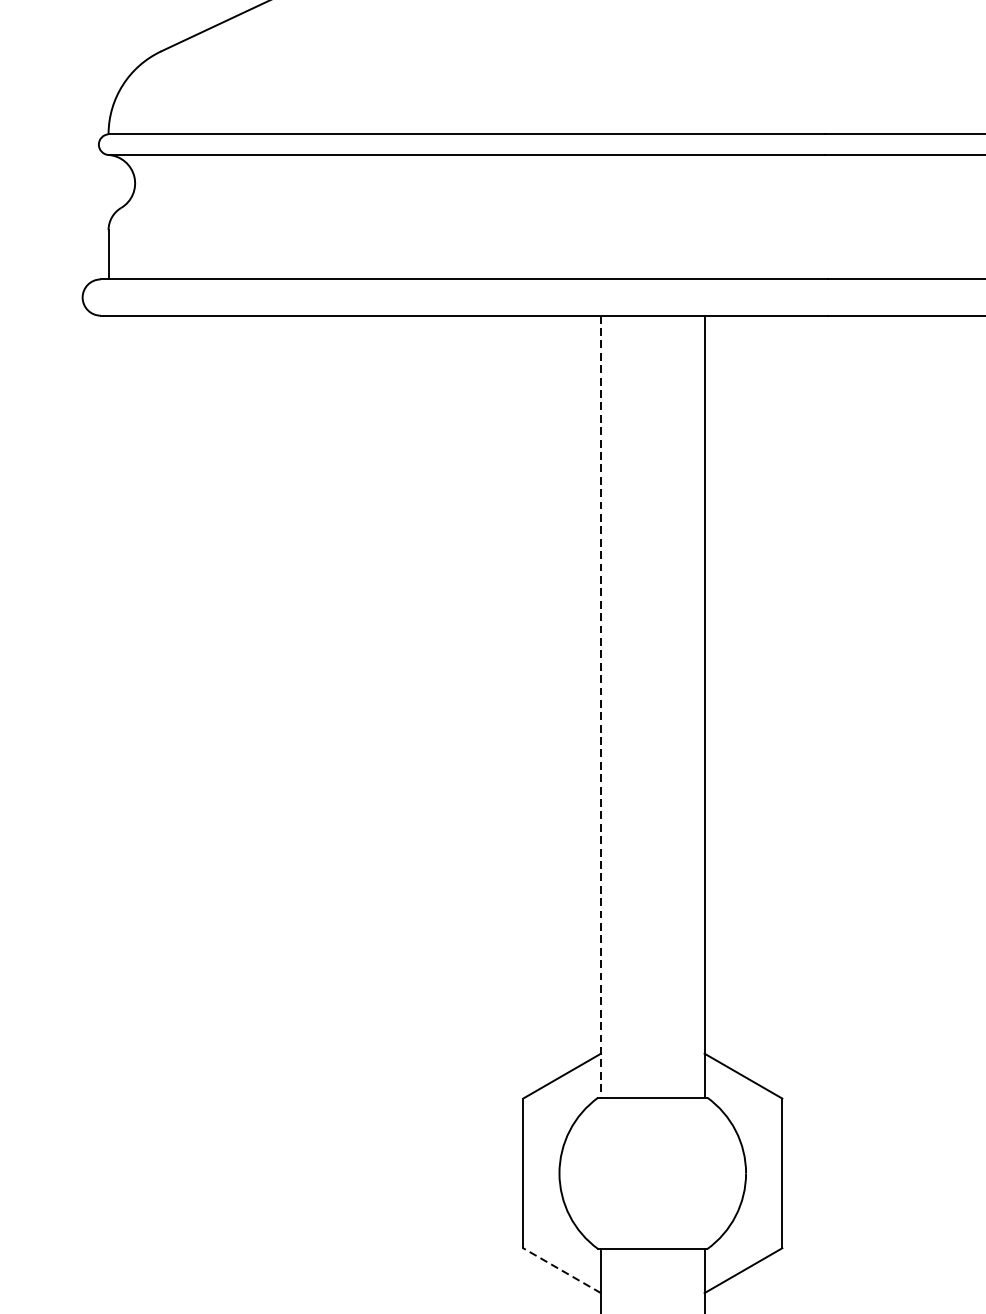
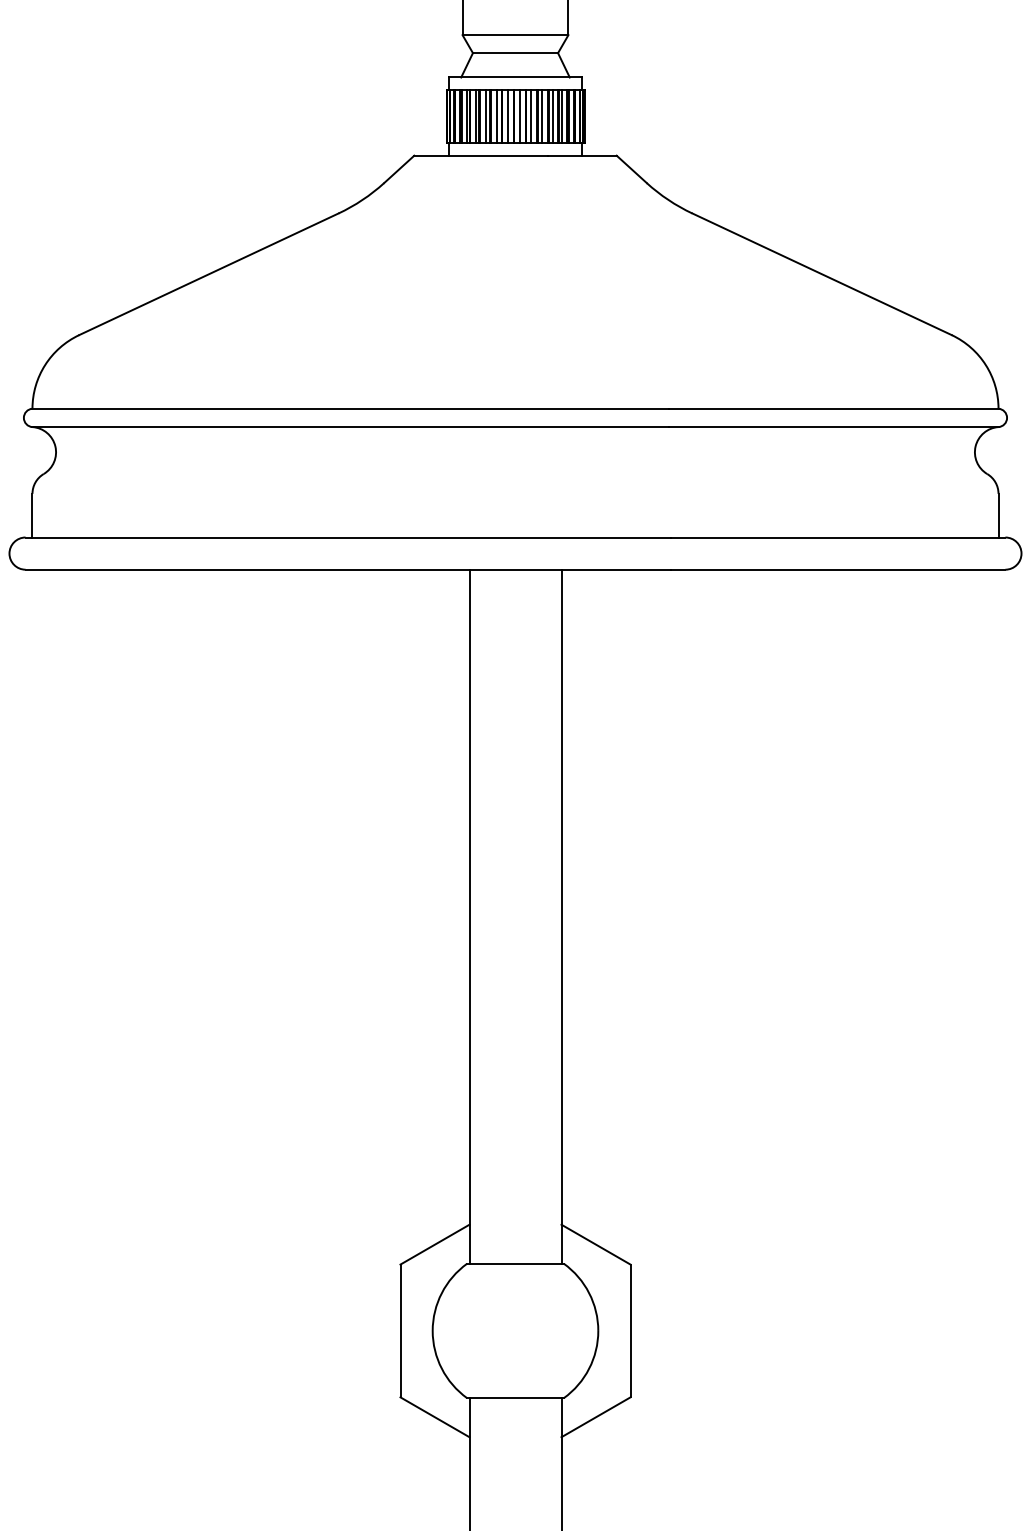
line: (600, 706) -> (469, 916), dashed -> solid
line: (562, 1270) -> (435, 1417), dashed -> solid

